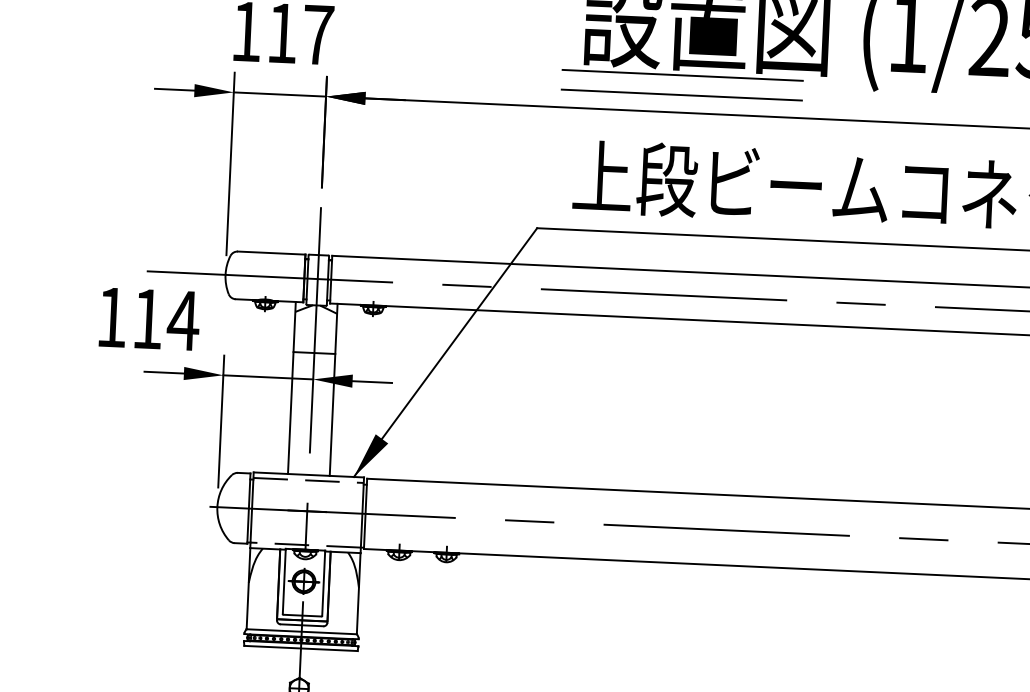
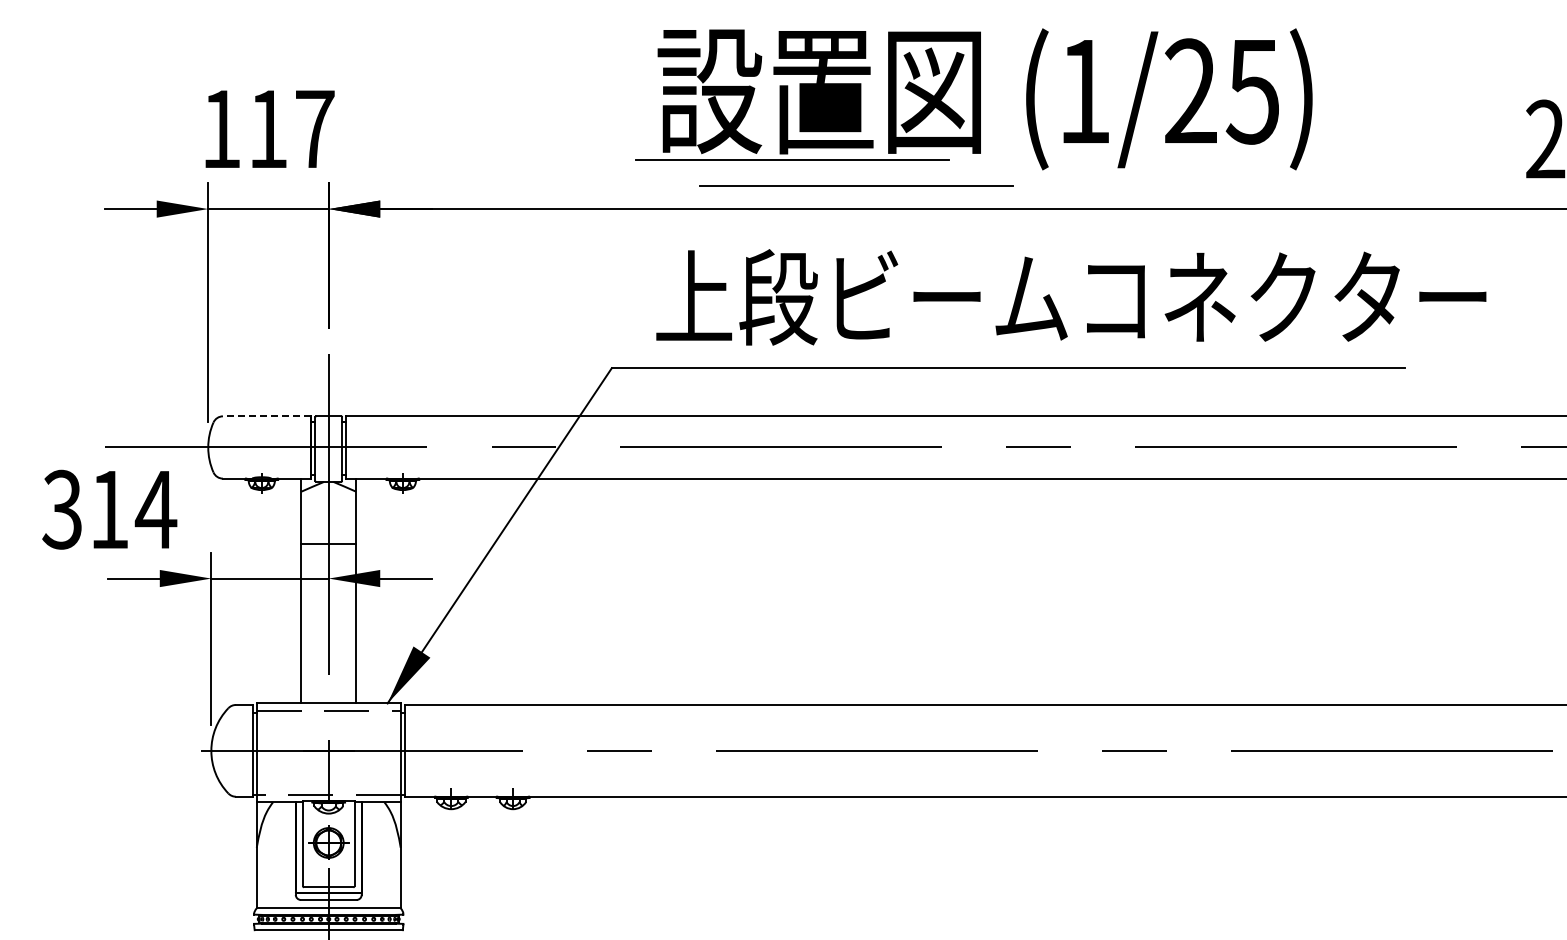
line: (681, 94) -> (856, 185), moved
line: (271, 253) -> (266, 416), solid -> dashed
text: (111, 317) -> (61, 509), 114 -> 314

